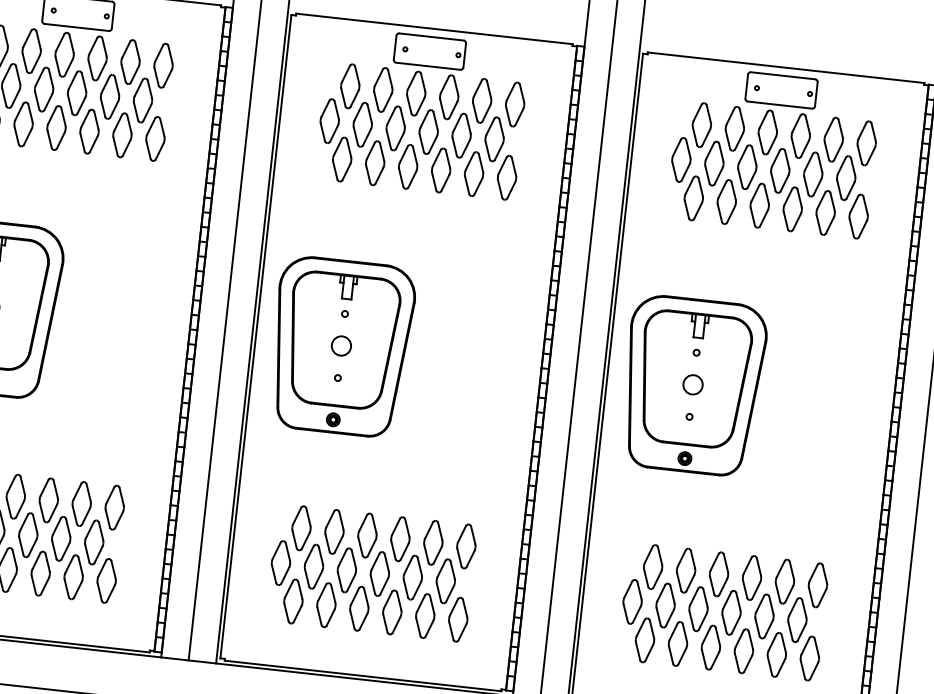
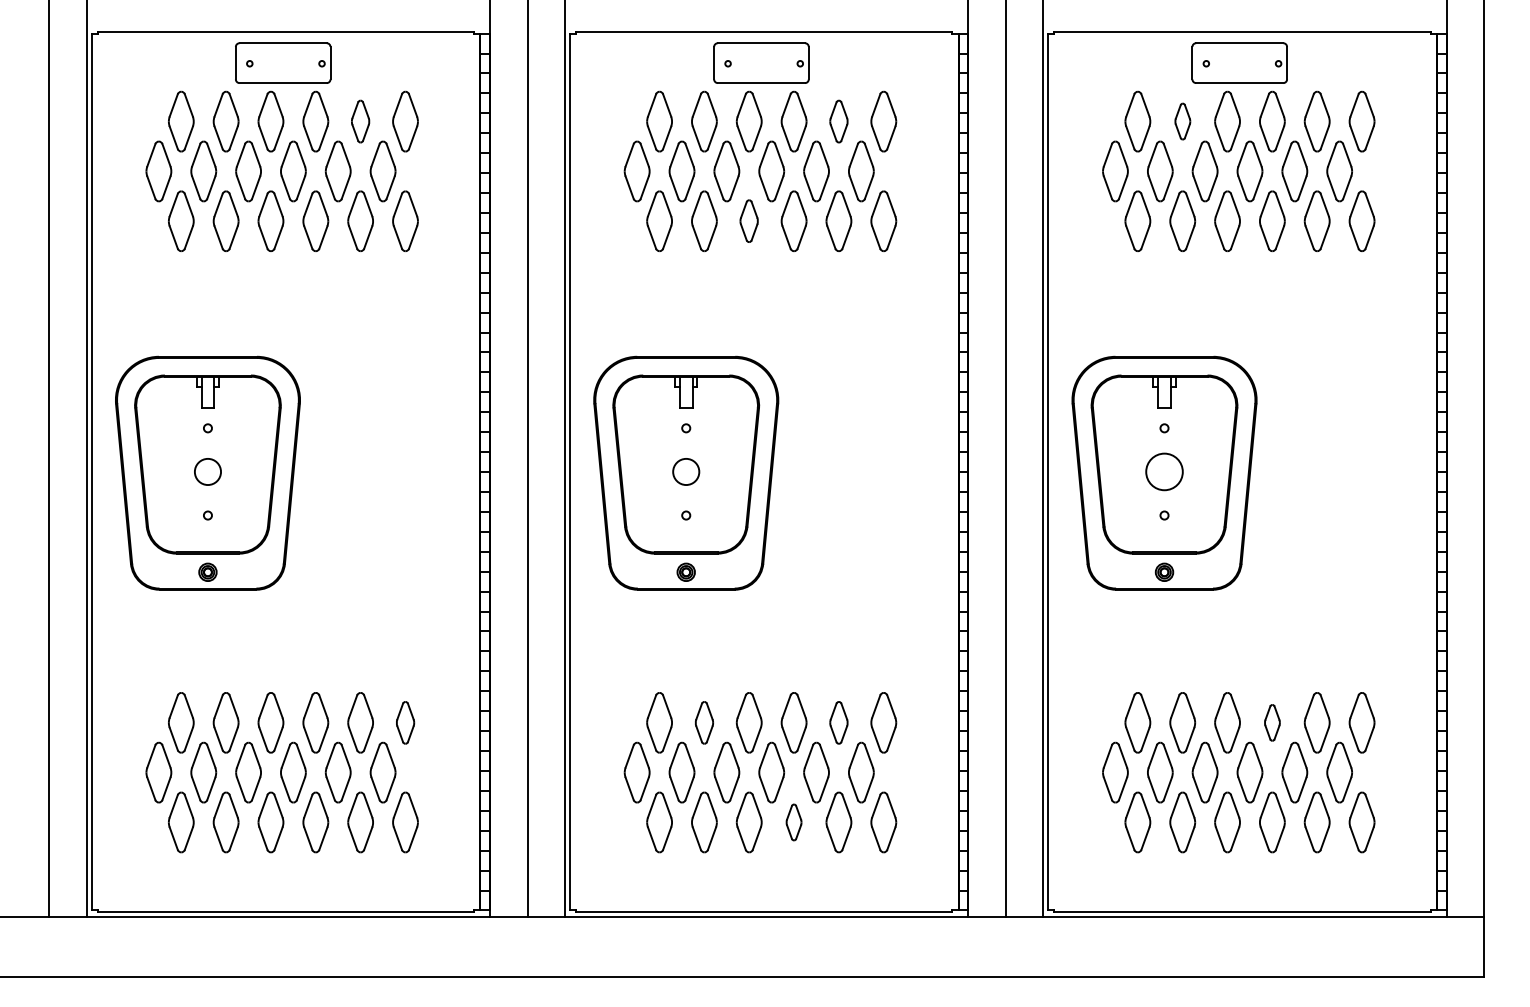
part: (130, 61) -> (360, 121), size x0.7
part: (481, 100) -> (838, 121), size x0.7
part: (734, 128) -> (1182, 121), size x0.6
part: (407, 166) -> (748, 220), size x0.7
circle: (693, 384) -> (1164, 471), size x1.4
part: (114, 507) -> (405, 722), size x0.7
part: (334, 531) -> (704, 722), size x0.7
part: (433, 542) -> (838, 722), size x0.7
part: (752, 577) -> (1272, 722), size x0.6
part: (391, 612) -> (793, 822), size x0.6

